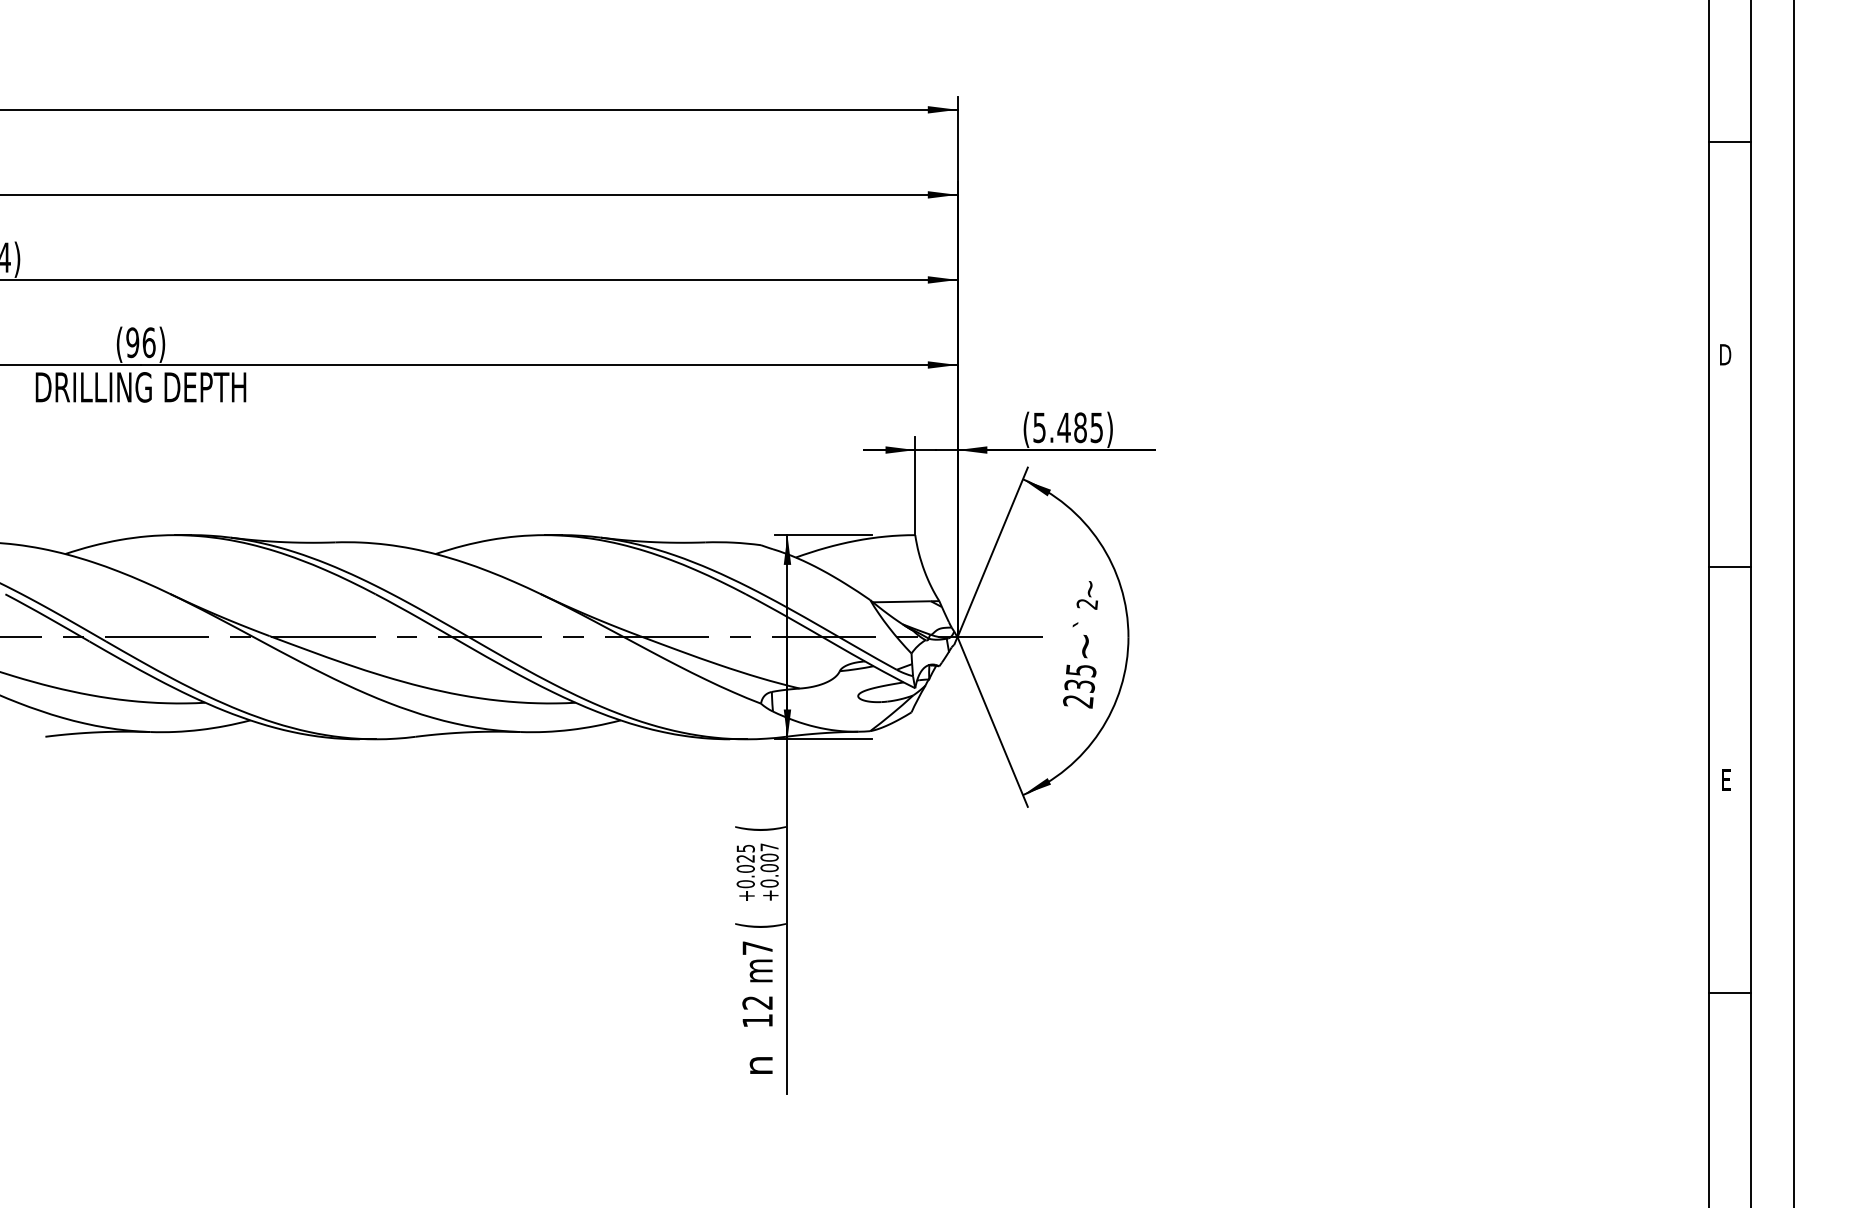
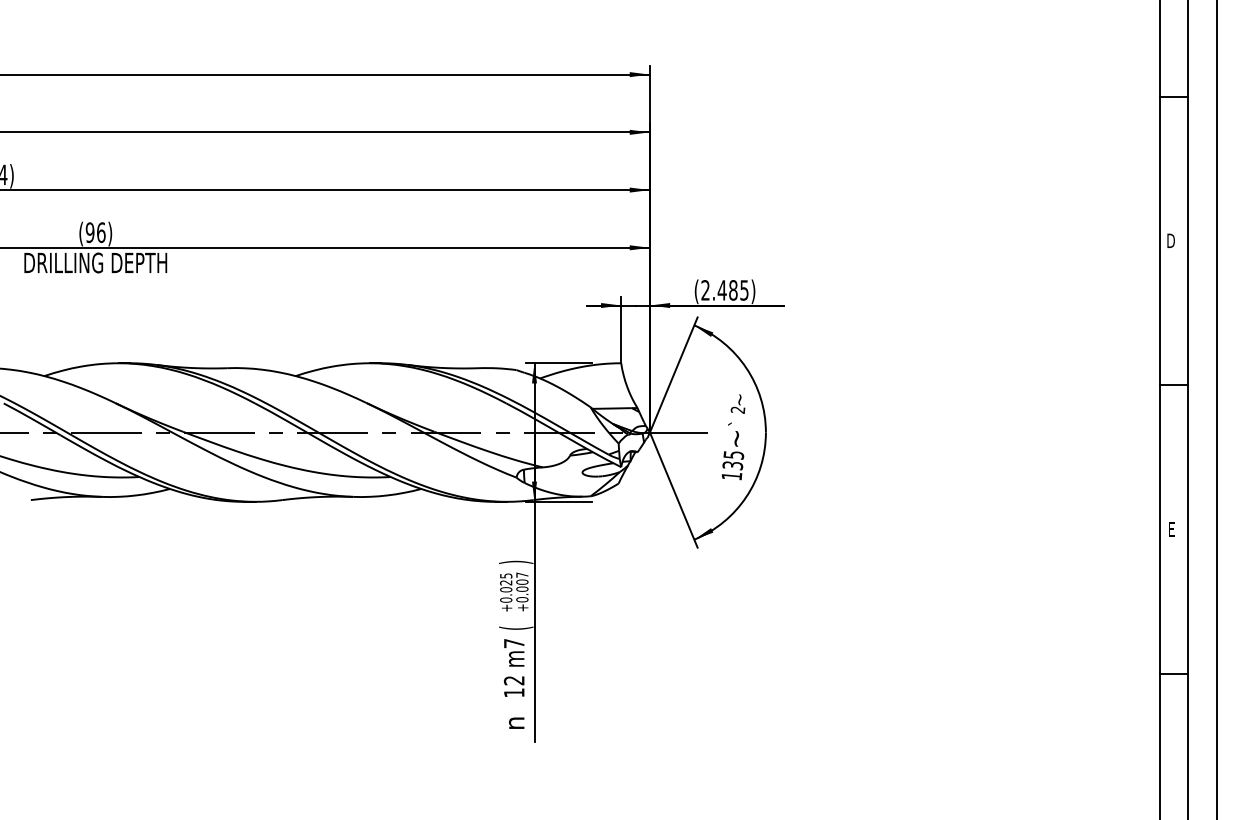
text: (1039, 427) -> (705, 290), (5.485) -> (2.485)
text: (1077, 701) -> (731, 476), 235 -> 135
text: (760, 827) -> (516, 561), ( -> )

